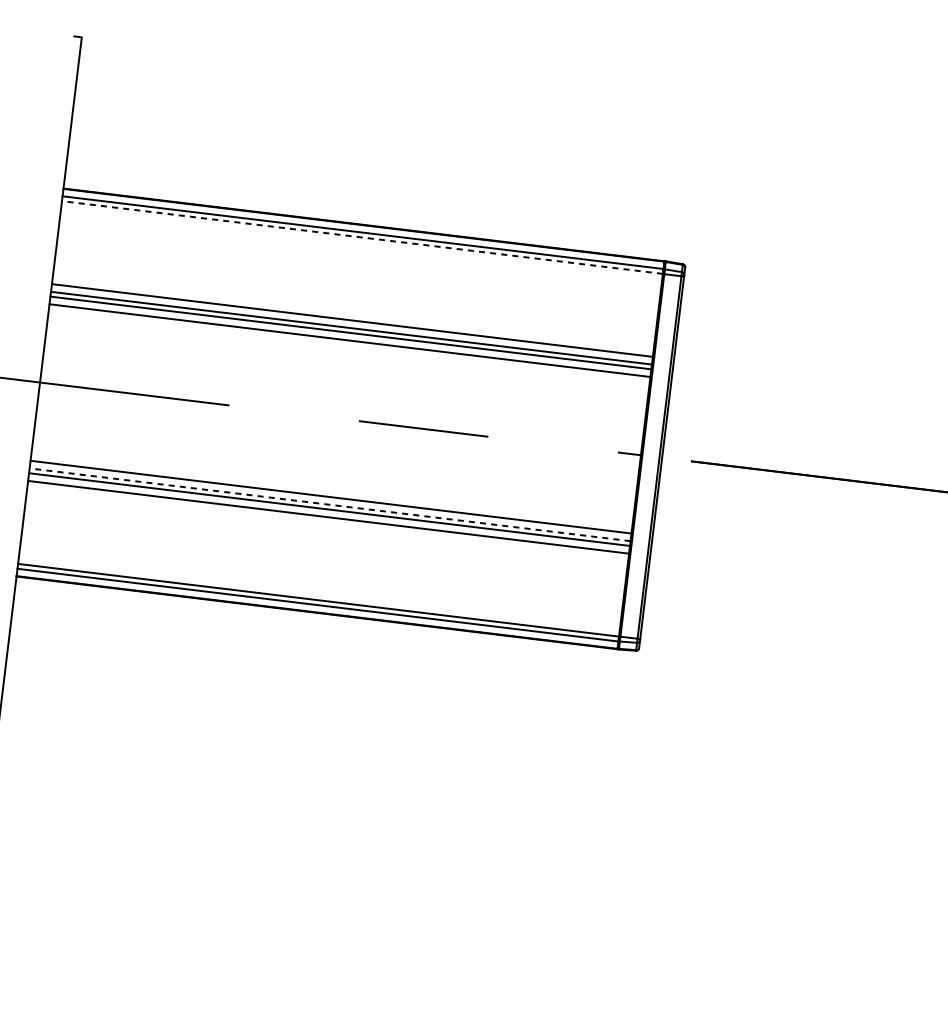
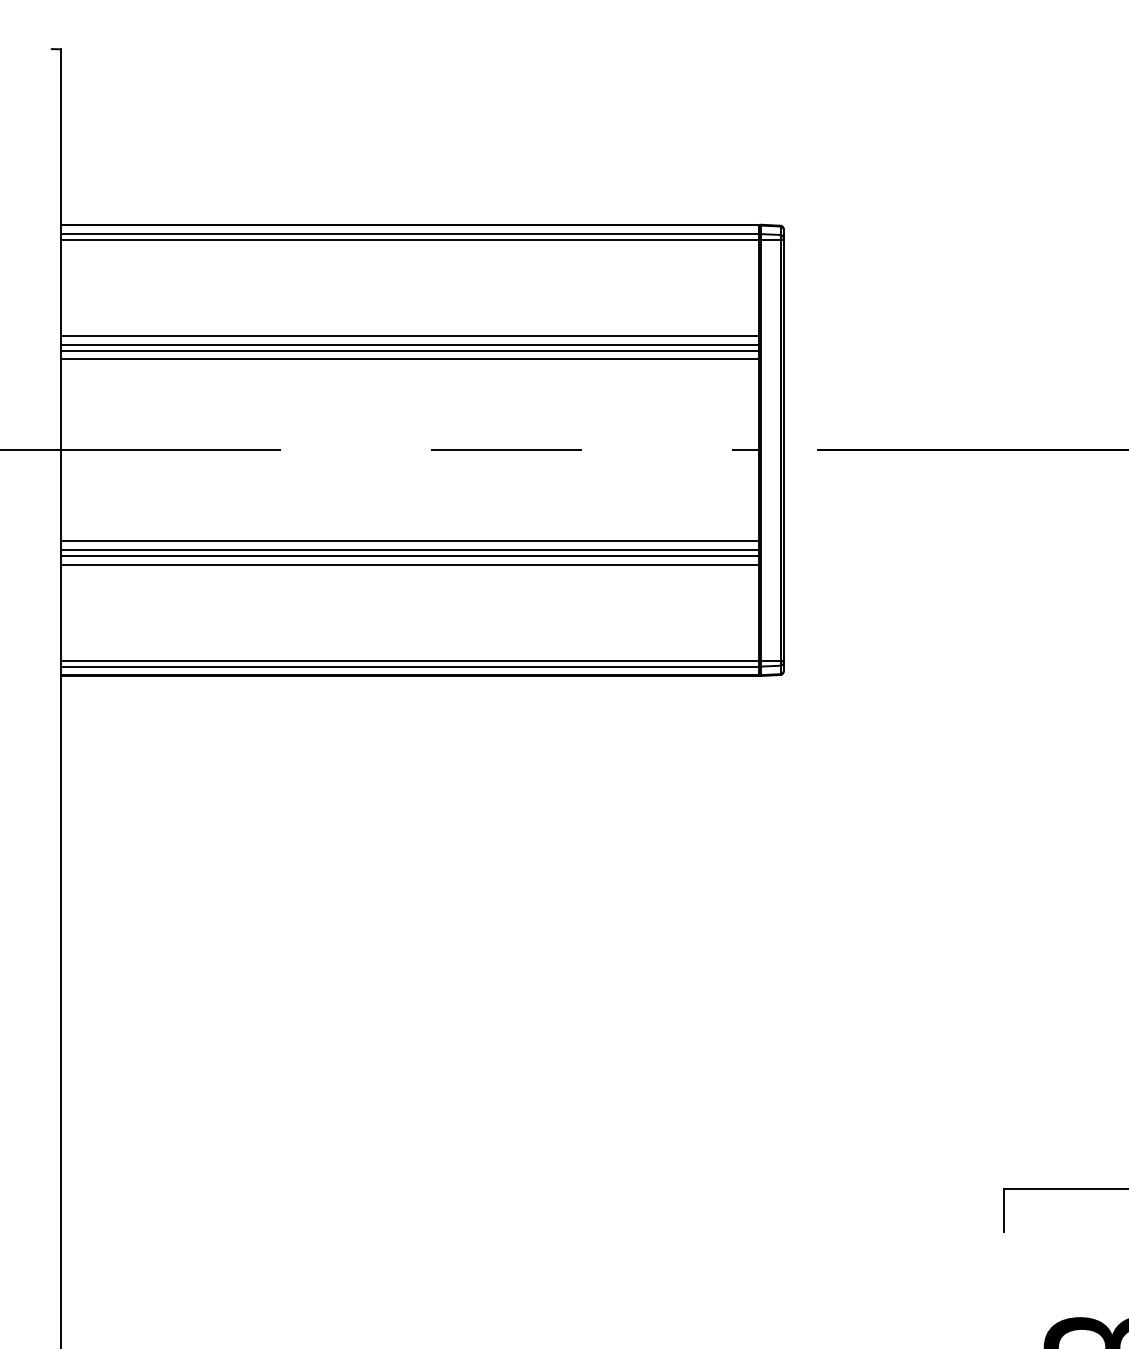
line: (362, 237) -> (409, 239), dashed -> solid
line: (329, 505) -> (409, 550), dashed -> solid

